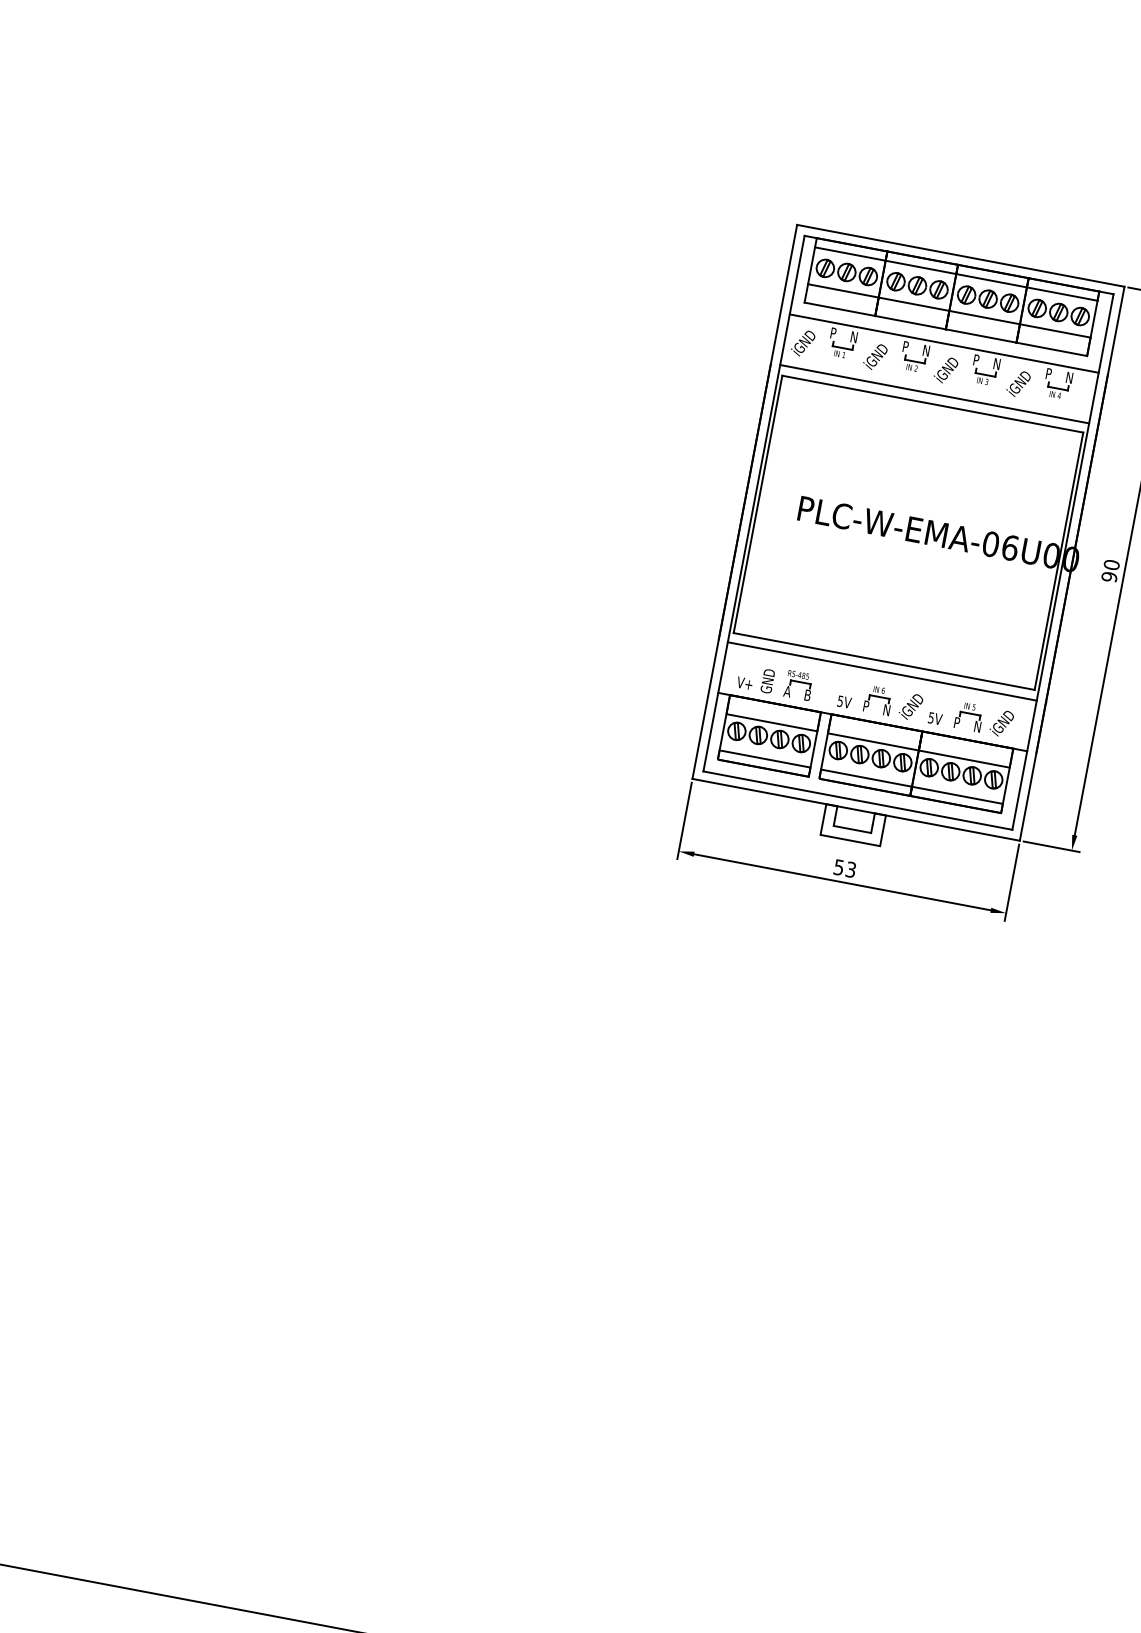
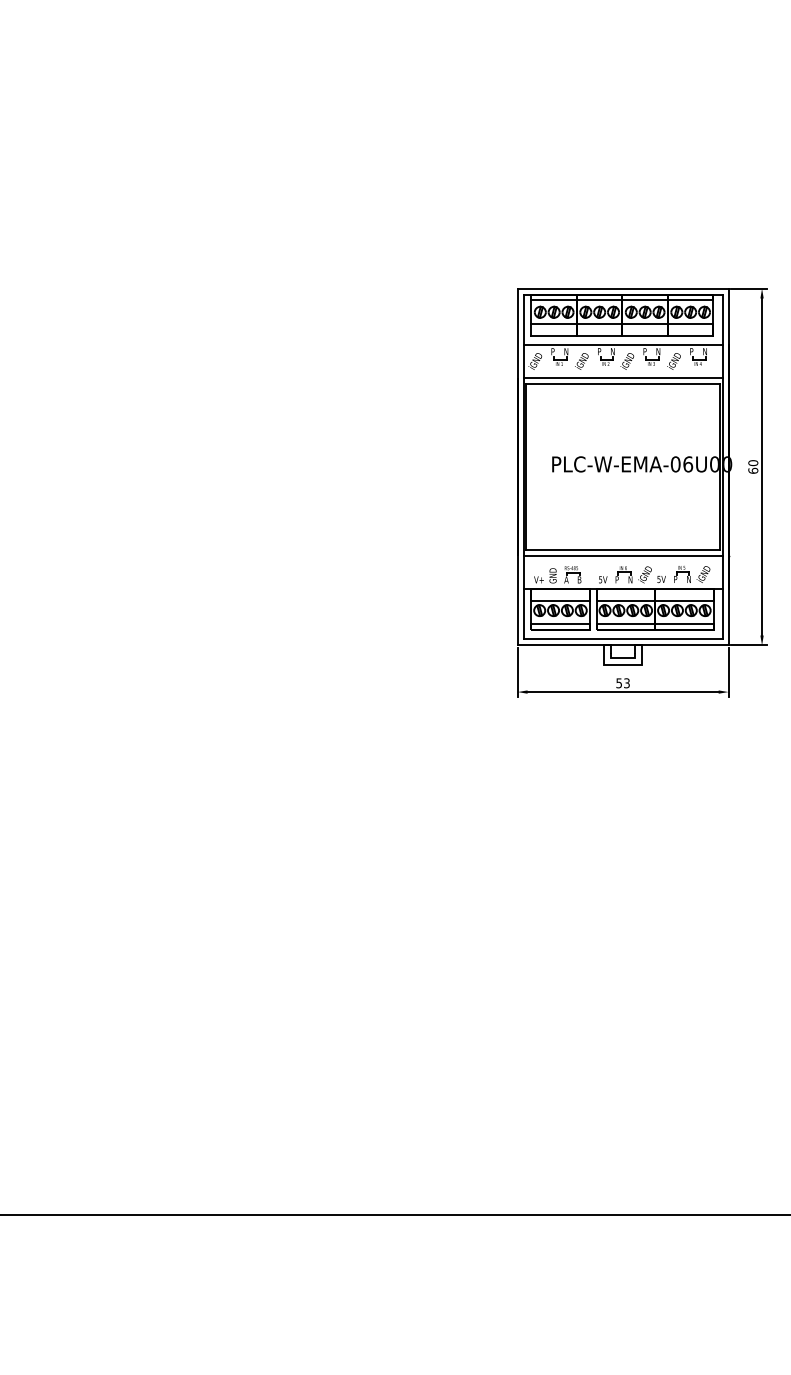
text: (1109, 576) -> (753, 470), 90 -> 60

